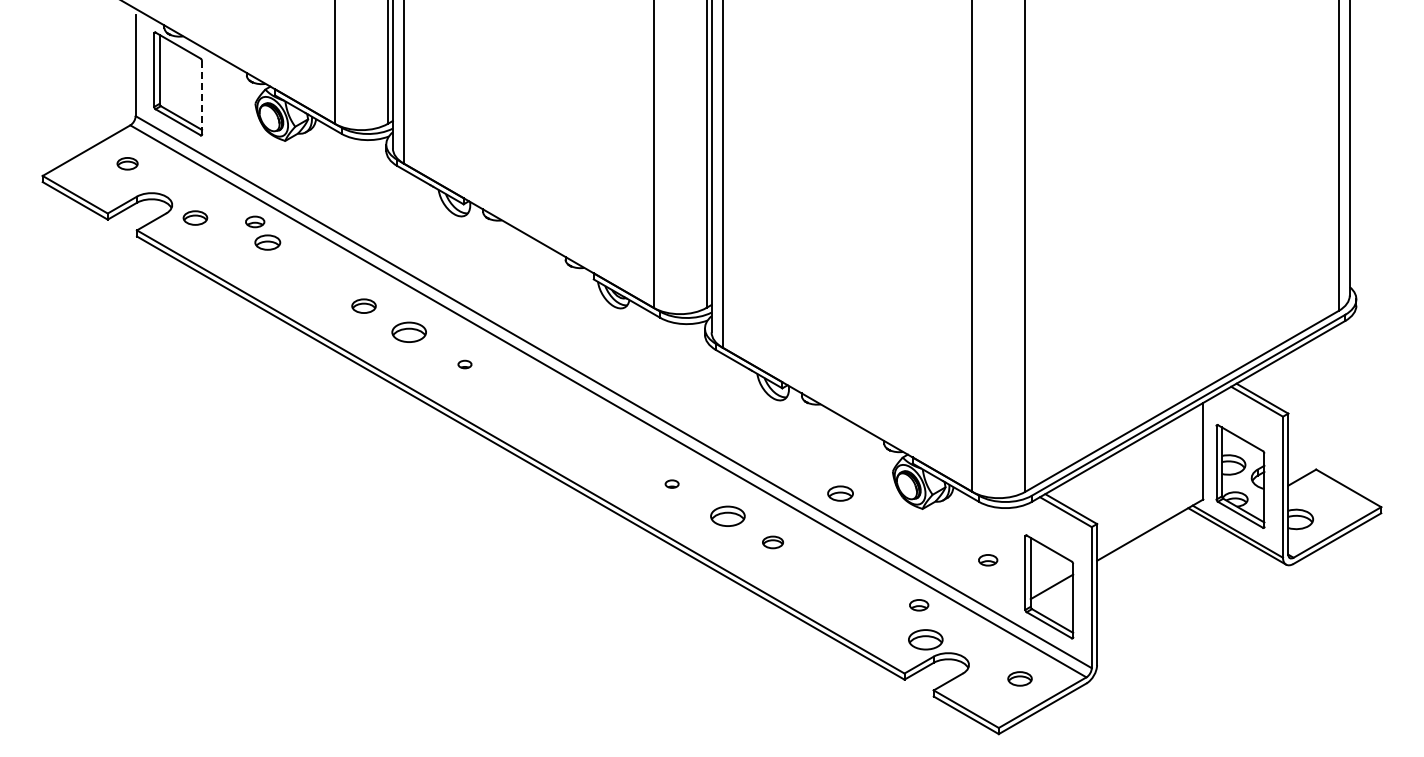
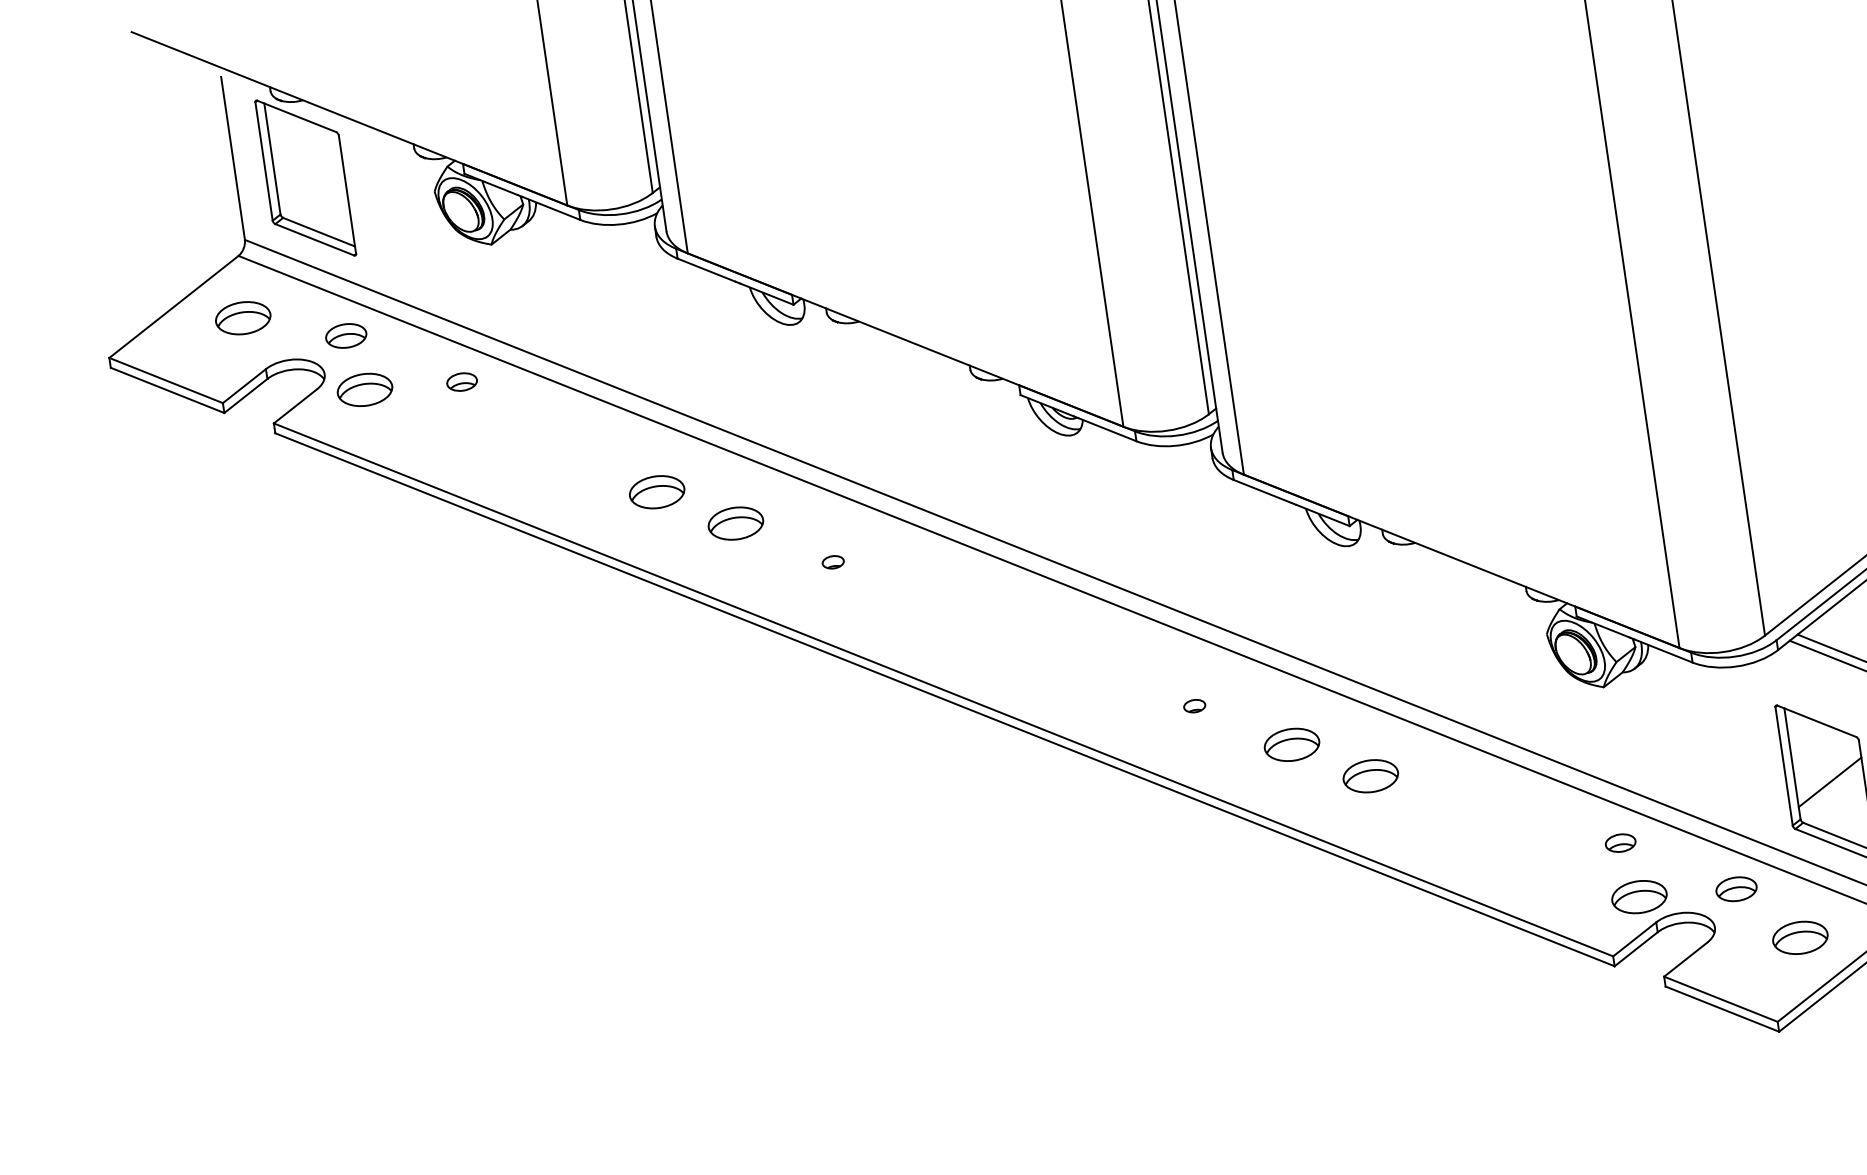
line: (202, 97) -> (348, 194), dashed -> solid
part: (127, 163) -> (242, 317), size x1.67
part: (195, 217) -> (365, 388), size x1.43
part: (267, 242) -> (345, 335), moved
part: (363, 305) -> (656, 491), size x1.43
part: (840, 493) -> (1736, 889), moved
part: (772, 542) -> (1369, 776), size x1.67
part: (988, 560) -> (1721, 754), removed
part: (1019, 678) -> (1799, 937), size x1.43

